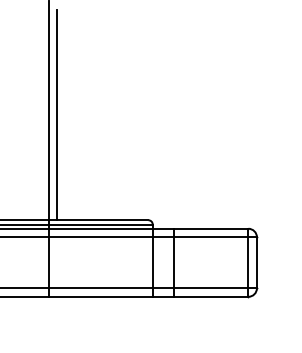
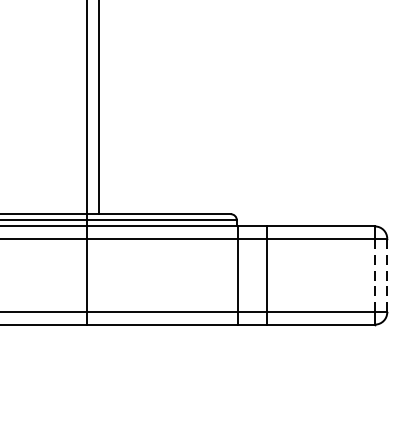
line: (248, 262) -> (375, 275), solid -> dashed
line: (256, 262) -> (386, 275), solid -> dashed

